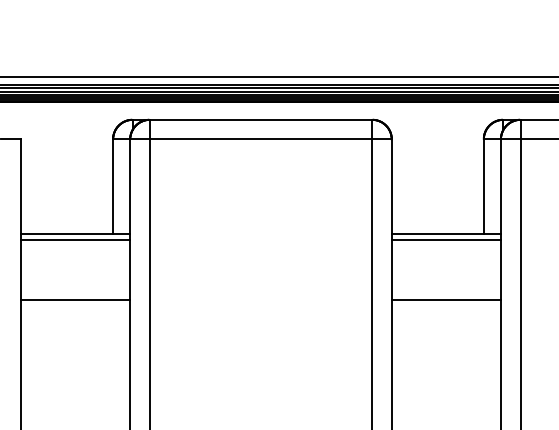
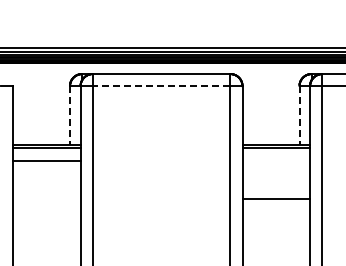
line: (260, 139) -> (161, 86), solid -> dashed
line: (113, 186) -> (70, 115), solid -> dashed
line: (483, 186) -> (299, 115), solid -> dashed
line: (75, 299) -> (46, 161), moved
line: (446, 299) -> (276, 199), moved

